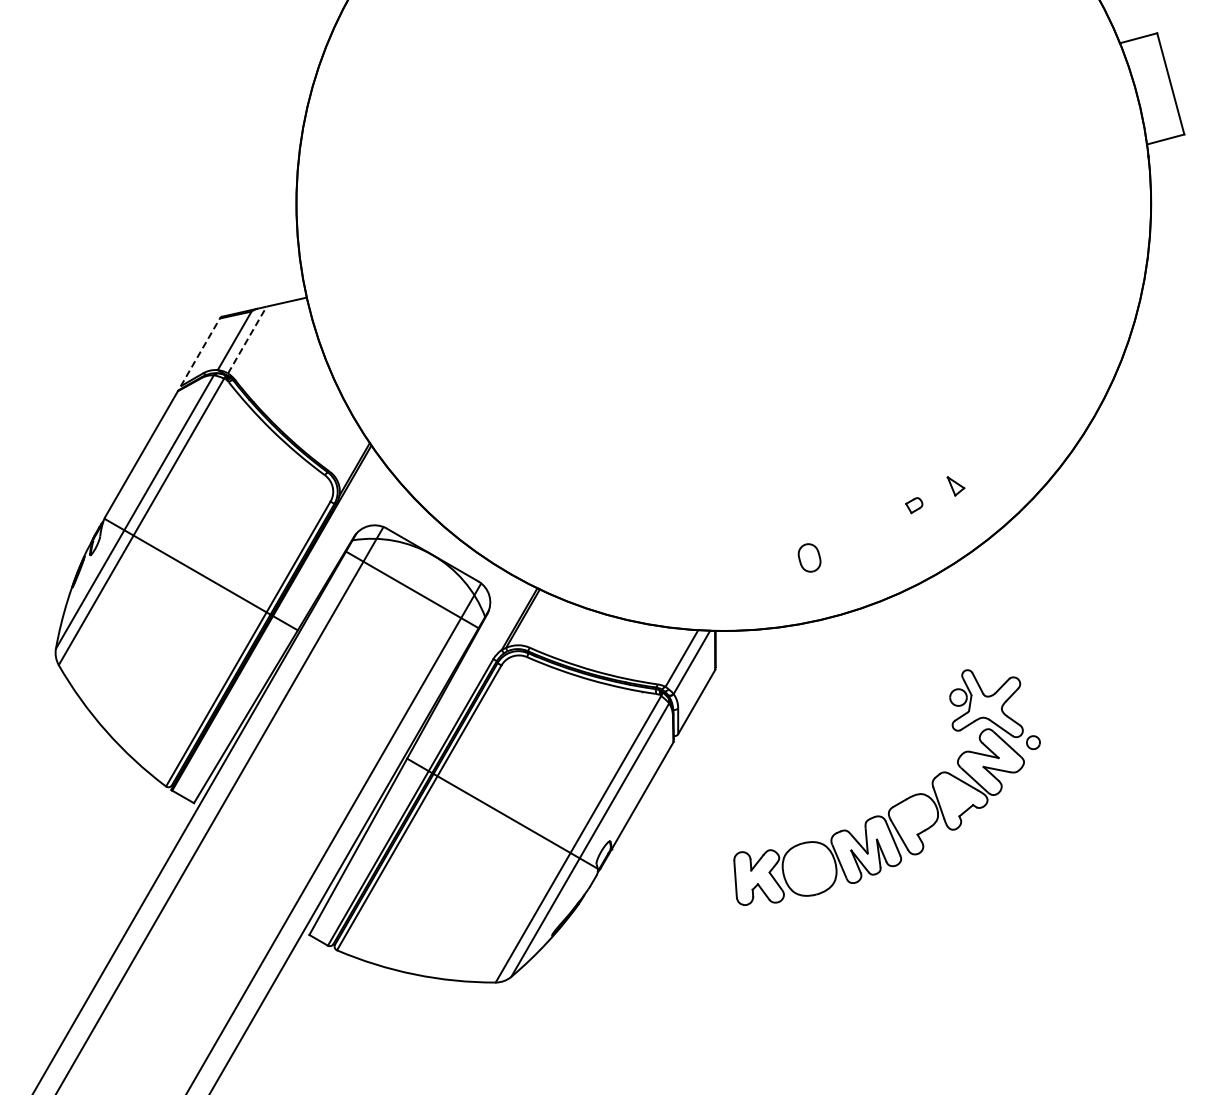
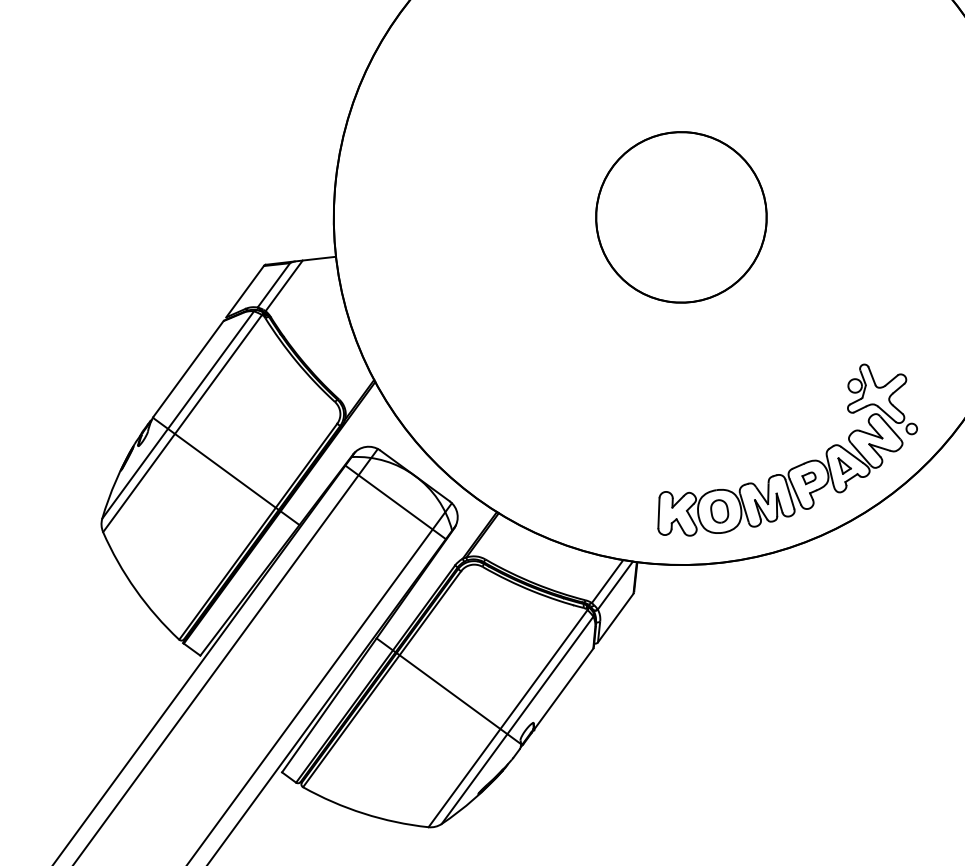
part: (723, 203) -> (681, 217), added
line: (247, 340) -> (284, 286), dashed -> solid
line: (200, 351) -> (245, 290), dashed -> solid
part: (898, 802) -> (797, 465), moved

